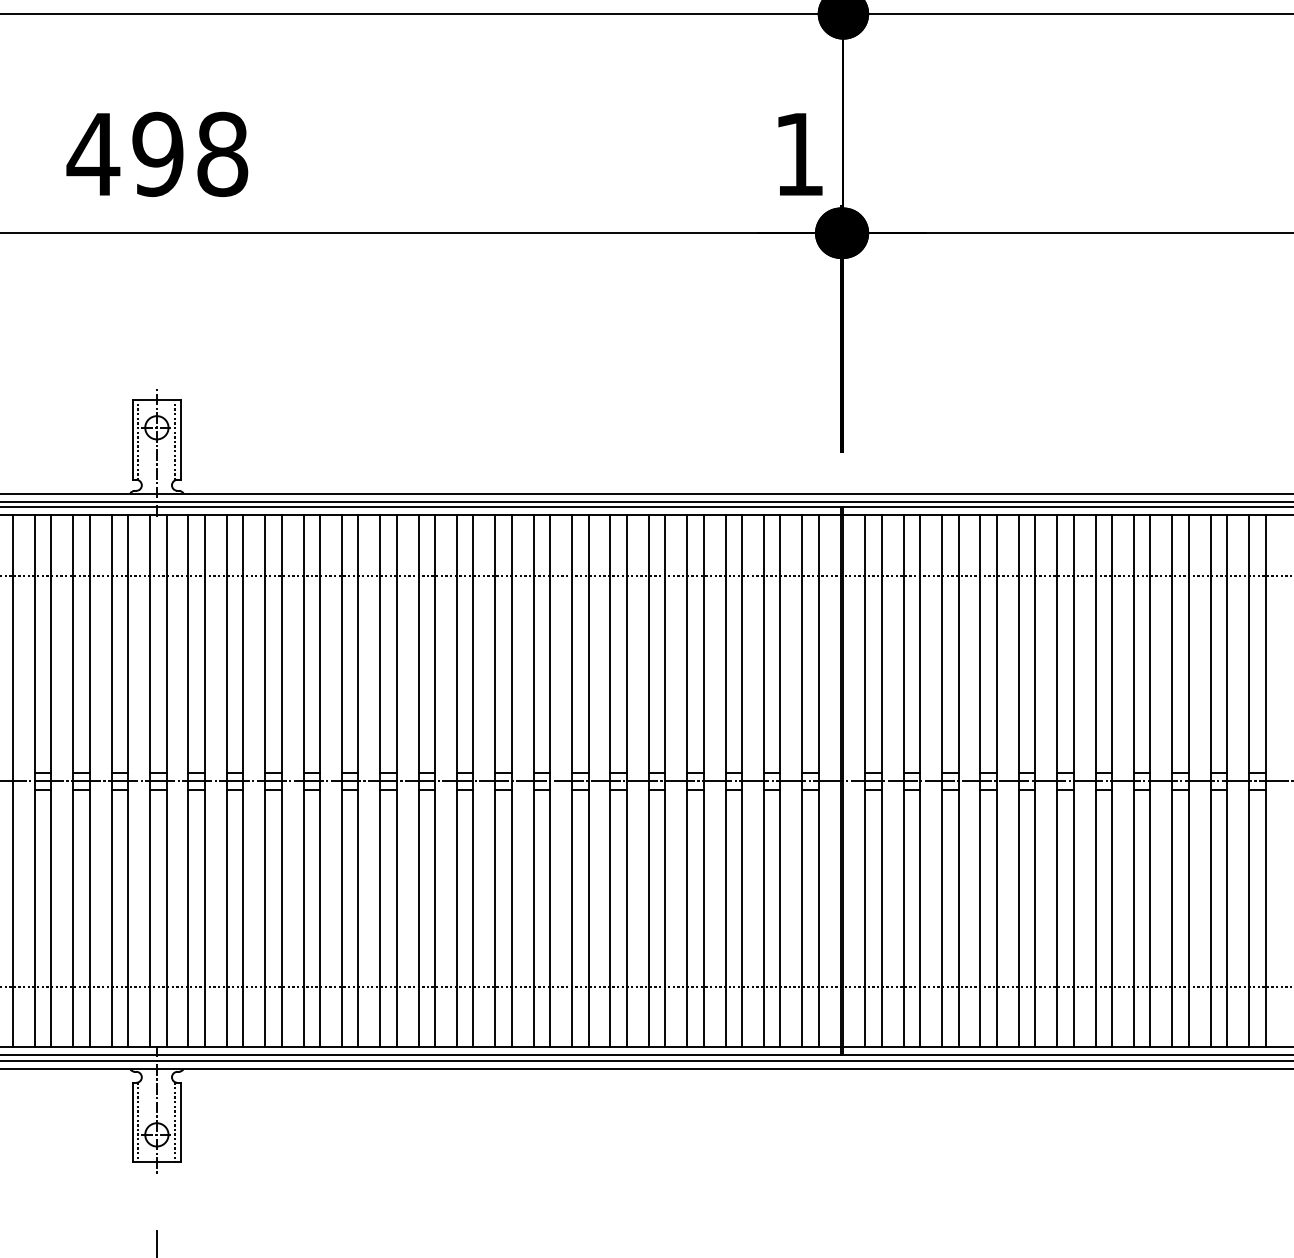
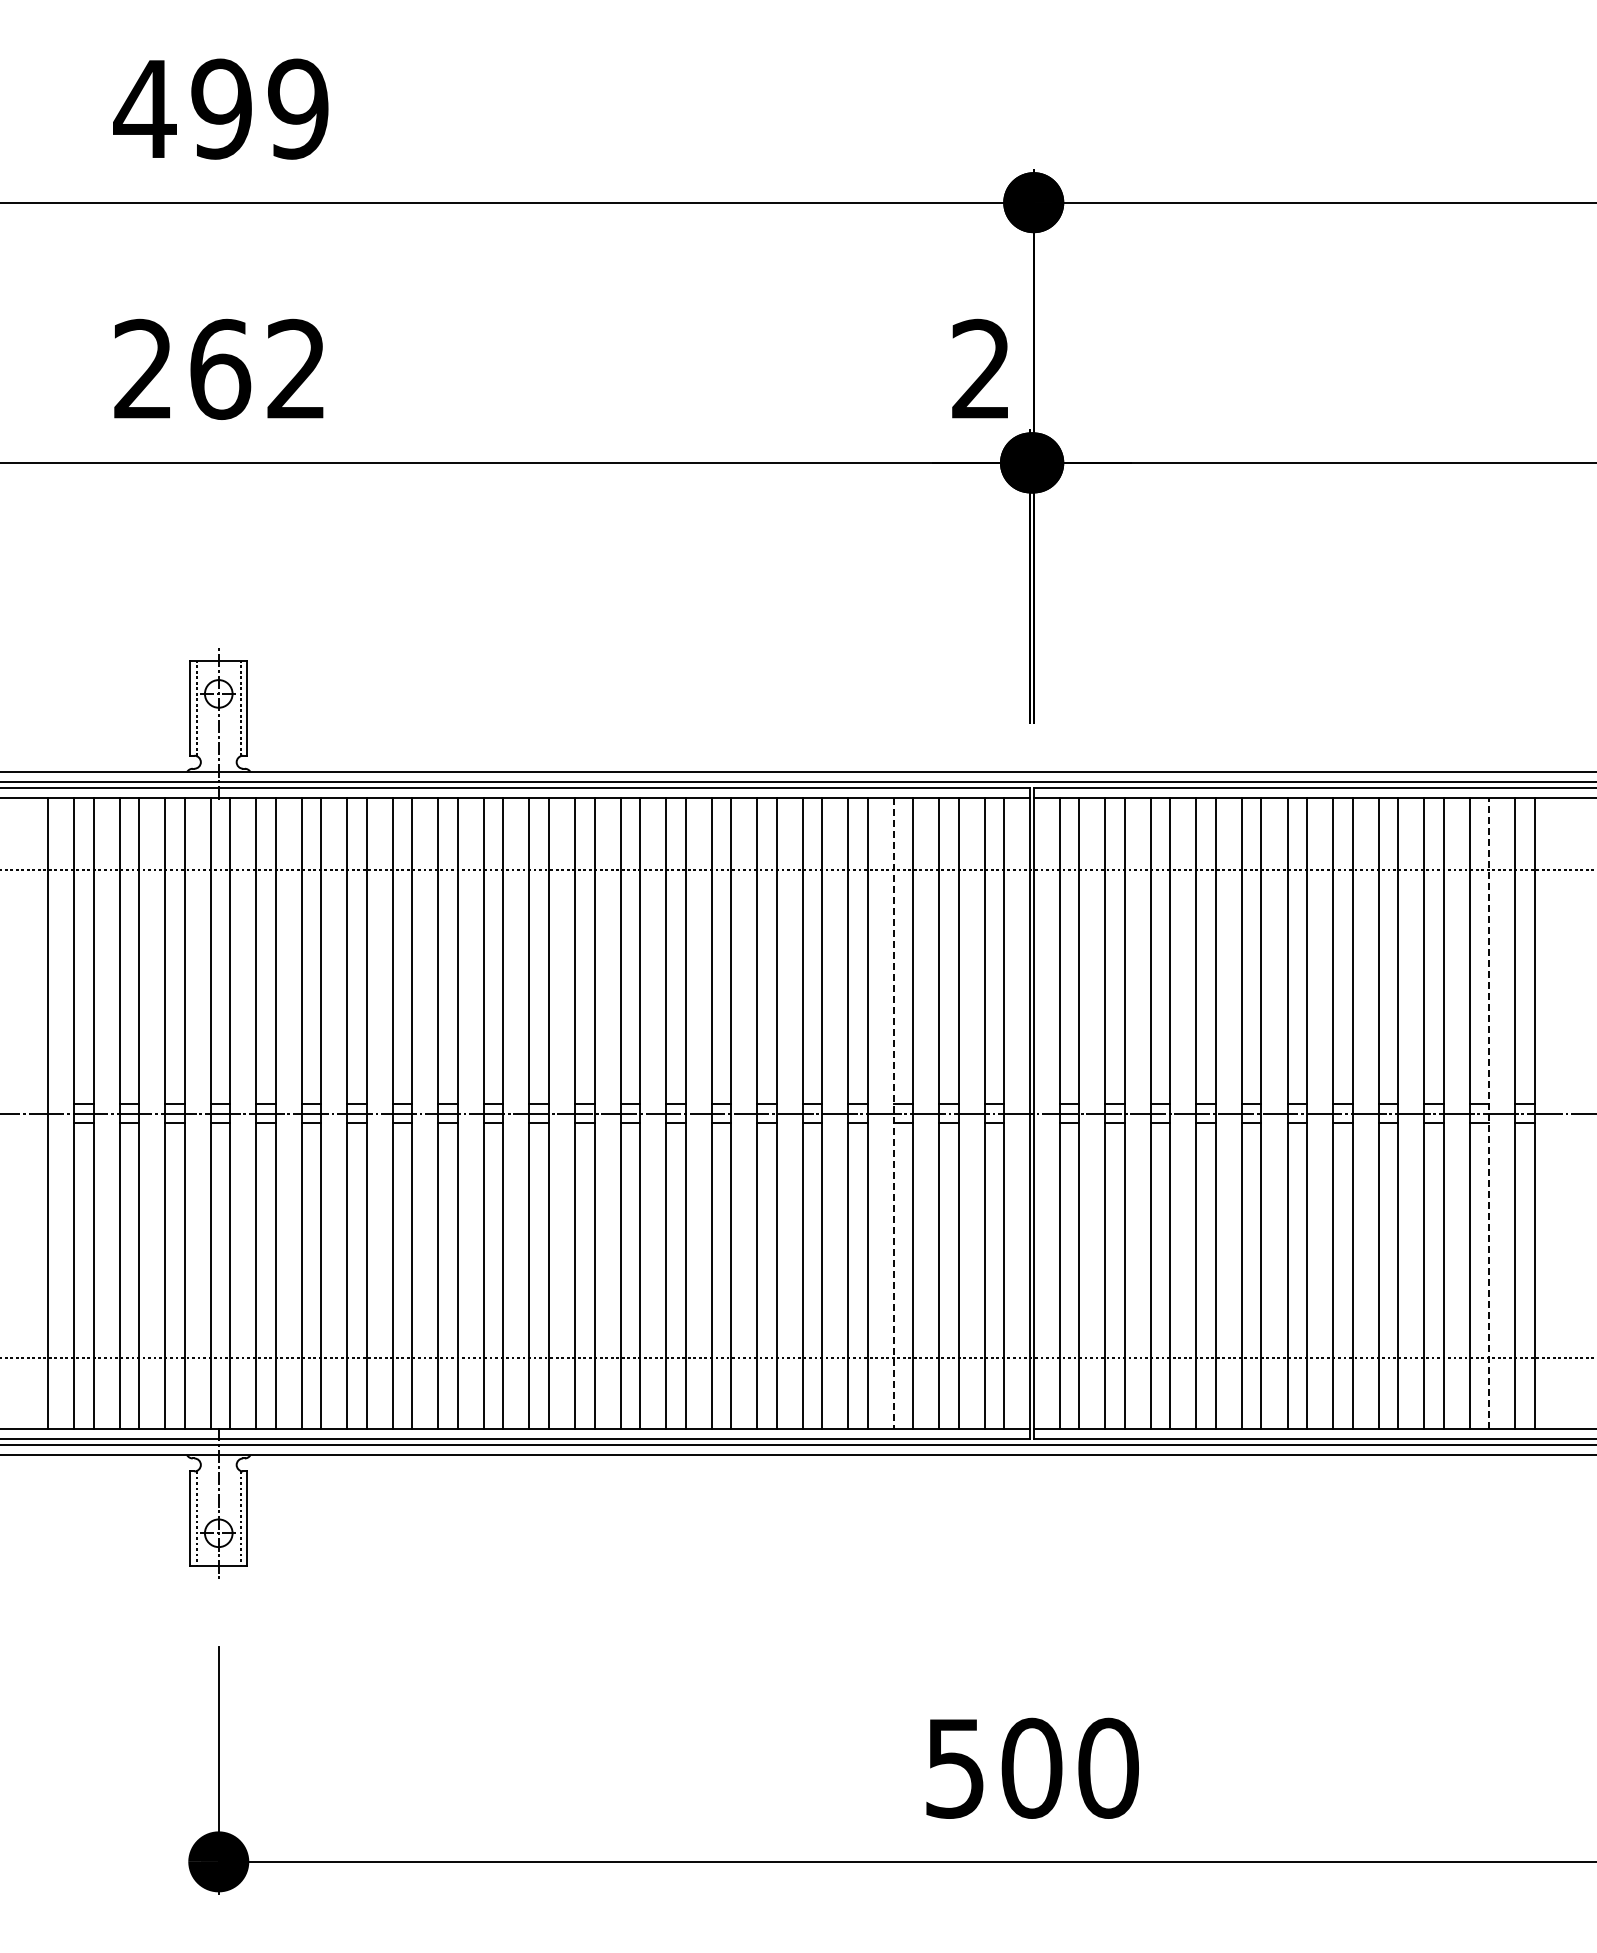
text: (157, 153) -> (219, 368), 498 -> 262
text: (798, 153) -> (980, 368), 1 -> 2
line: (725, 781) -> (893, 1113), solid -> dashed
line: (1227, 781) -> (1489, 1113), solid -> dashed

